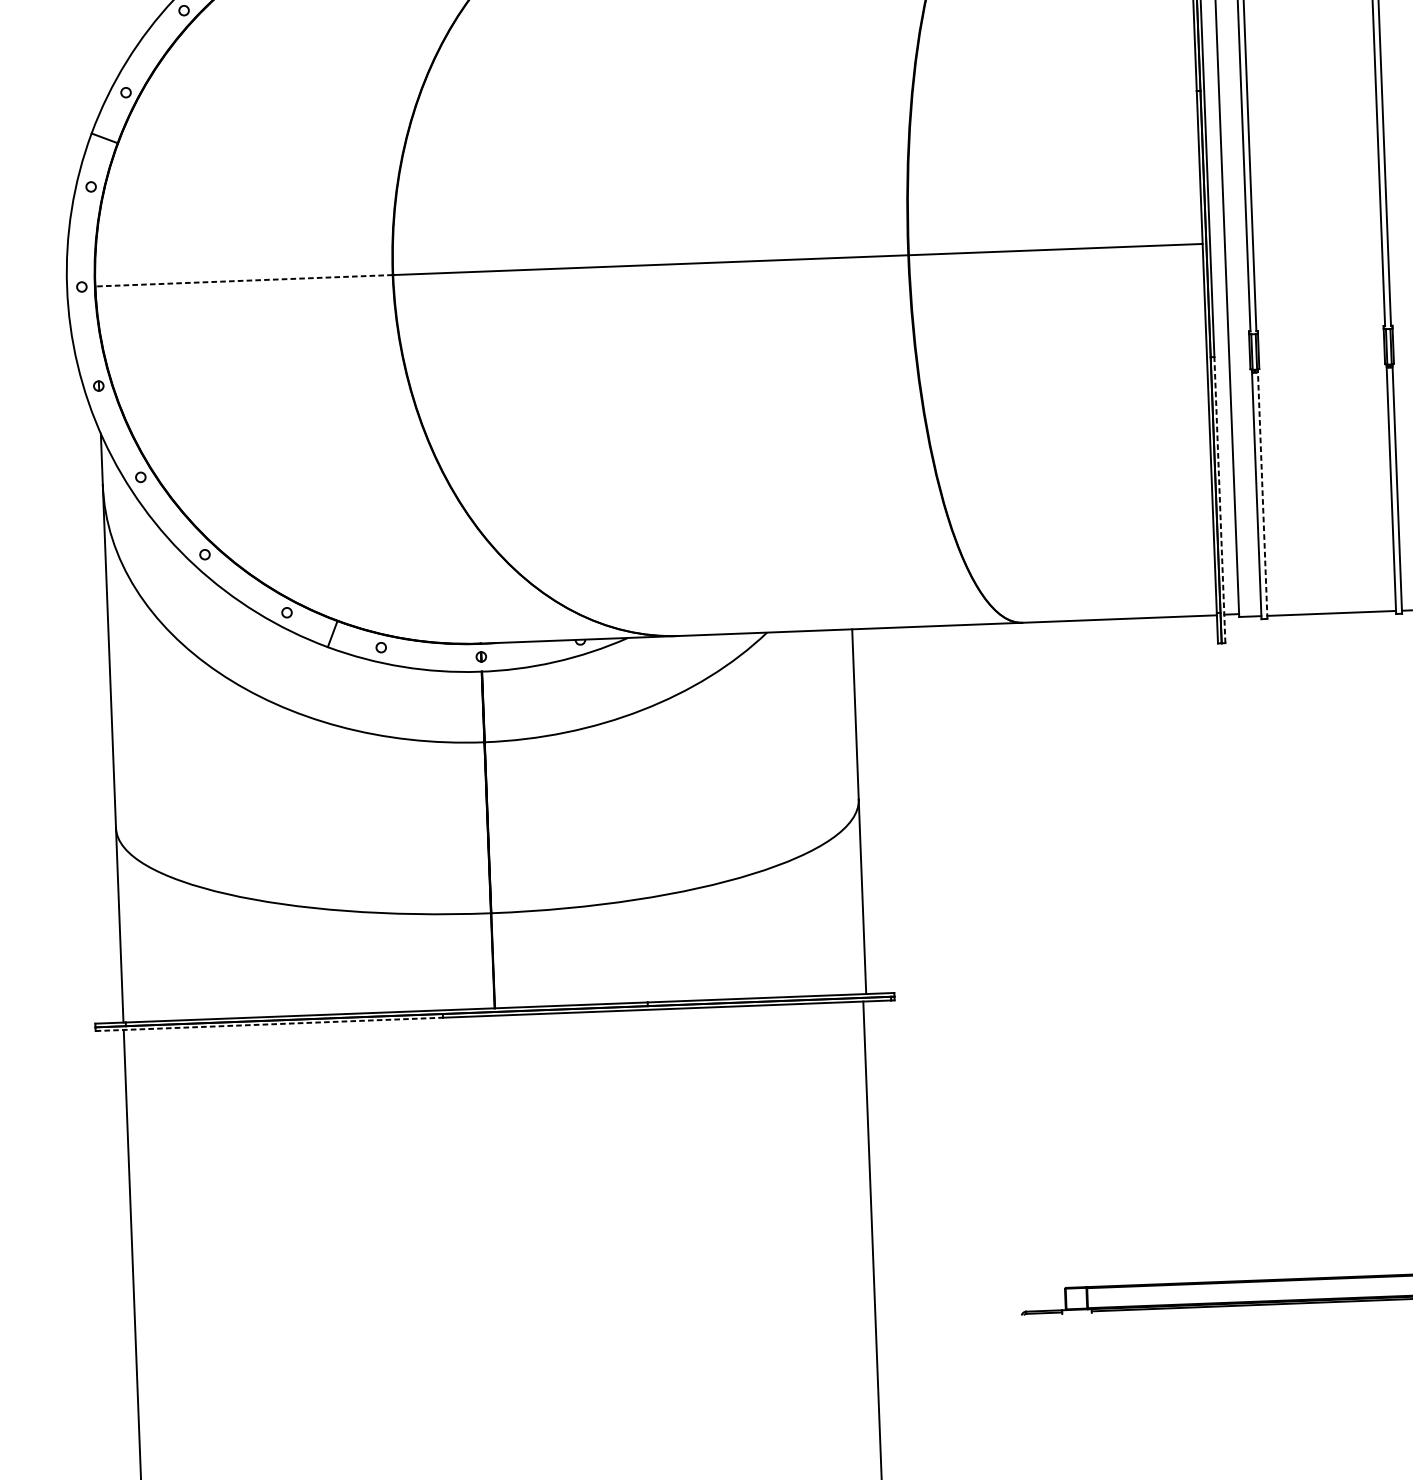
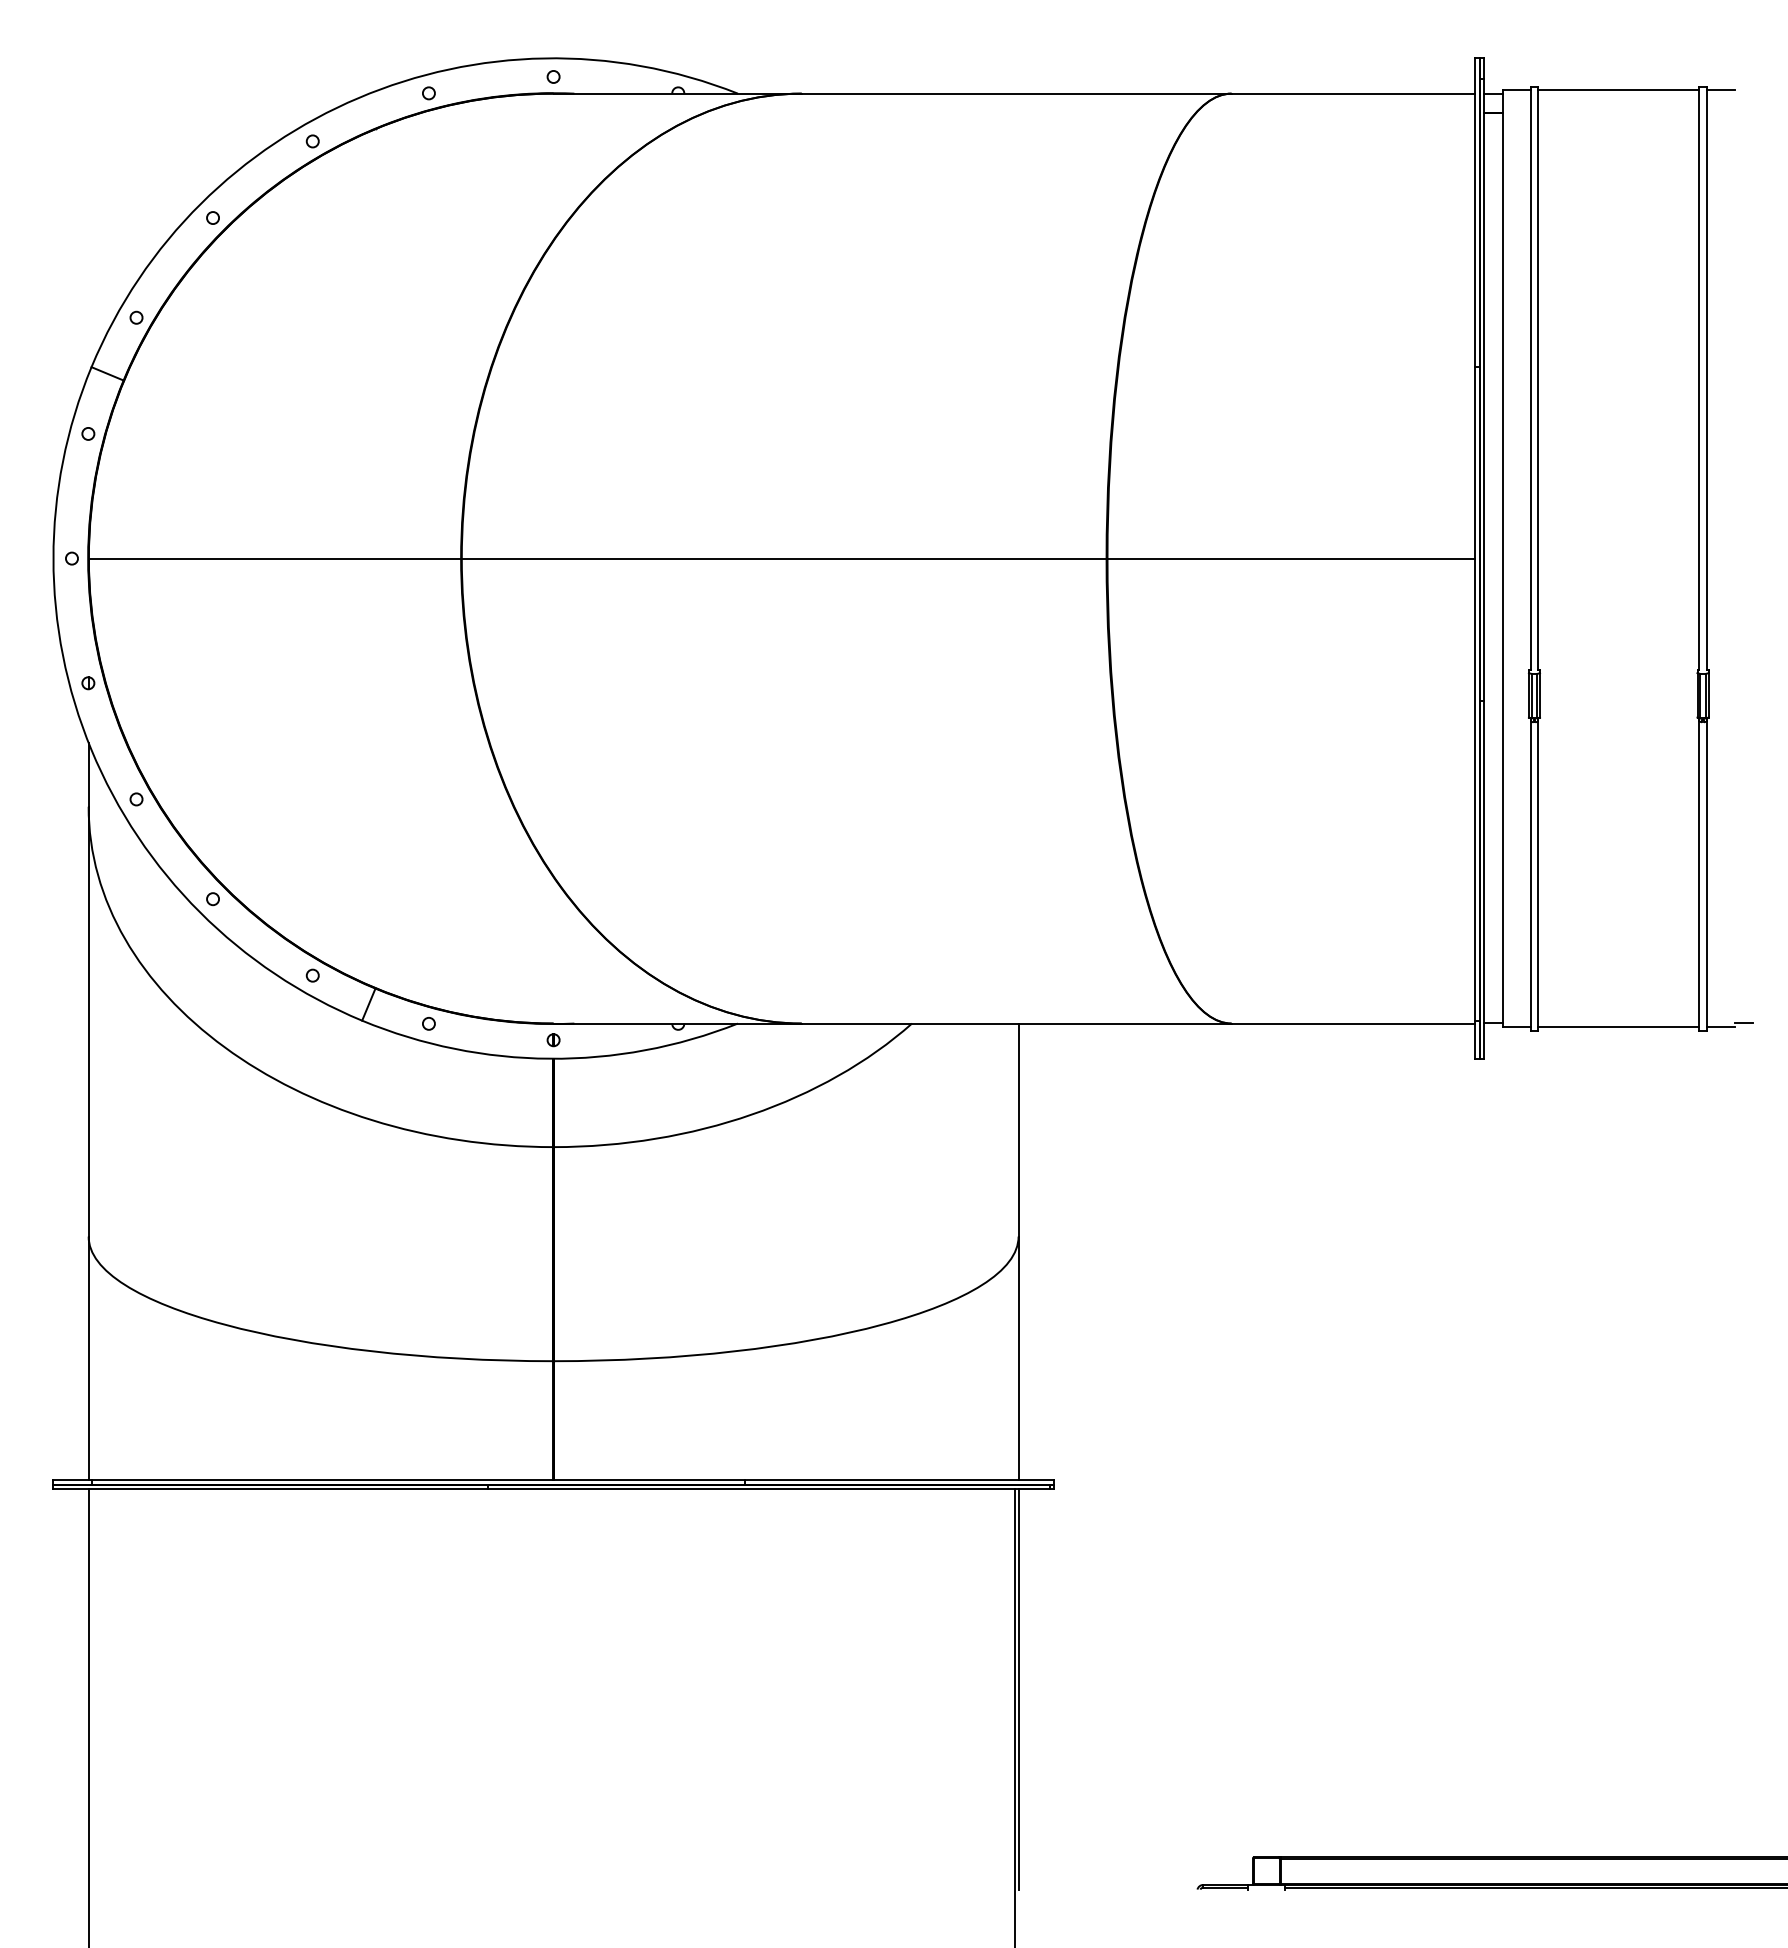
line: (243, 280) -> (274, 558), dashed -> solid
line: (1262, 494) -> (1538, 874), dashed -> solid
line: (1219, 499) -> (1484, 879), dashed -> solid
line: (269, 1024) -> (271, 1489), dashed -> solid
line: (872, 1161) -> (1018, 1689), added

